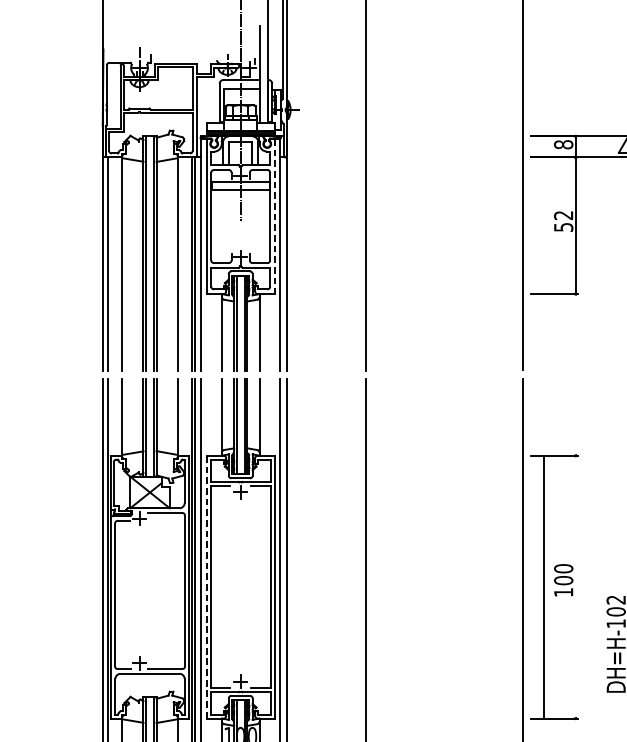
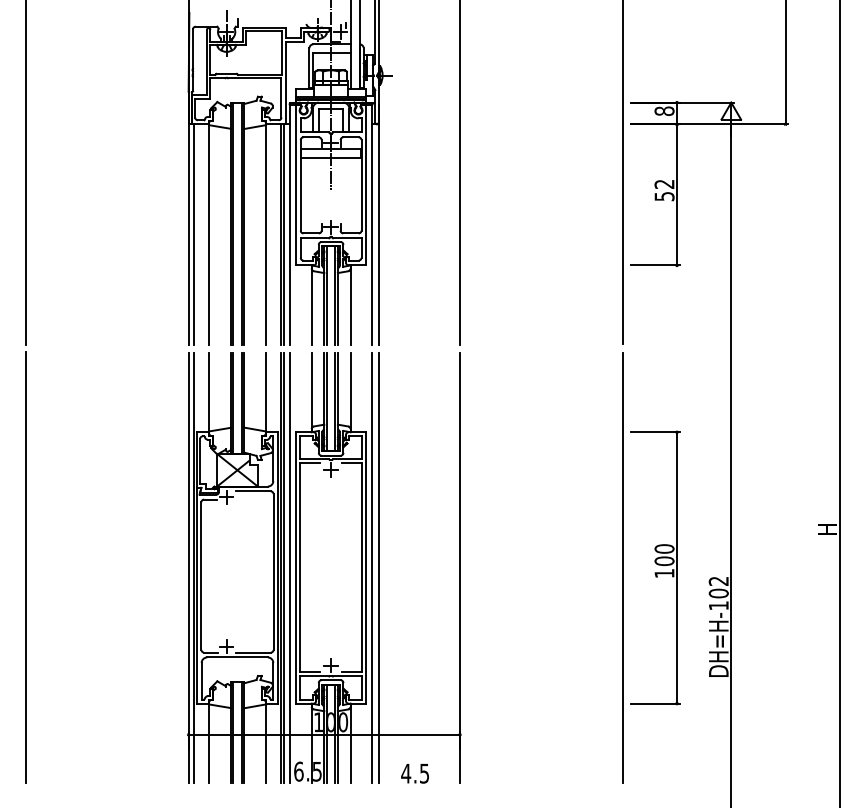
line: (274, 216) -> (366, 185), dashed -> solid
line: (206, 586) -> (295, 567), dashed -> solid
line: (544, 586) -> (677, 567), moved

